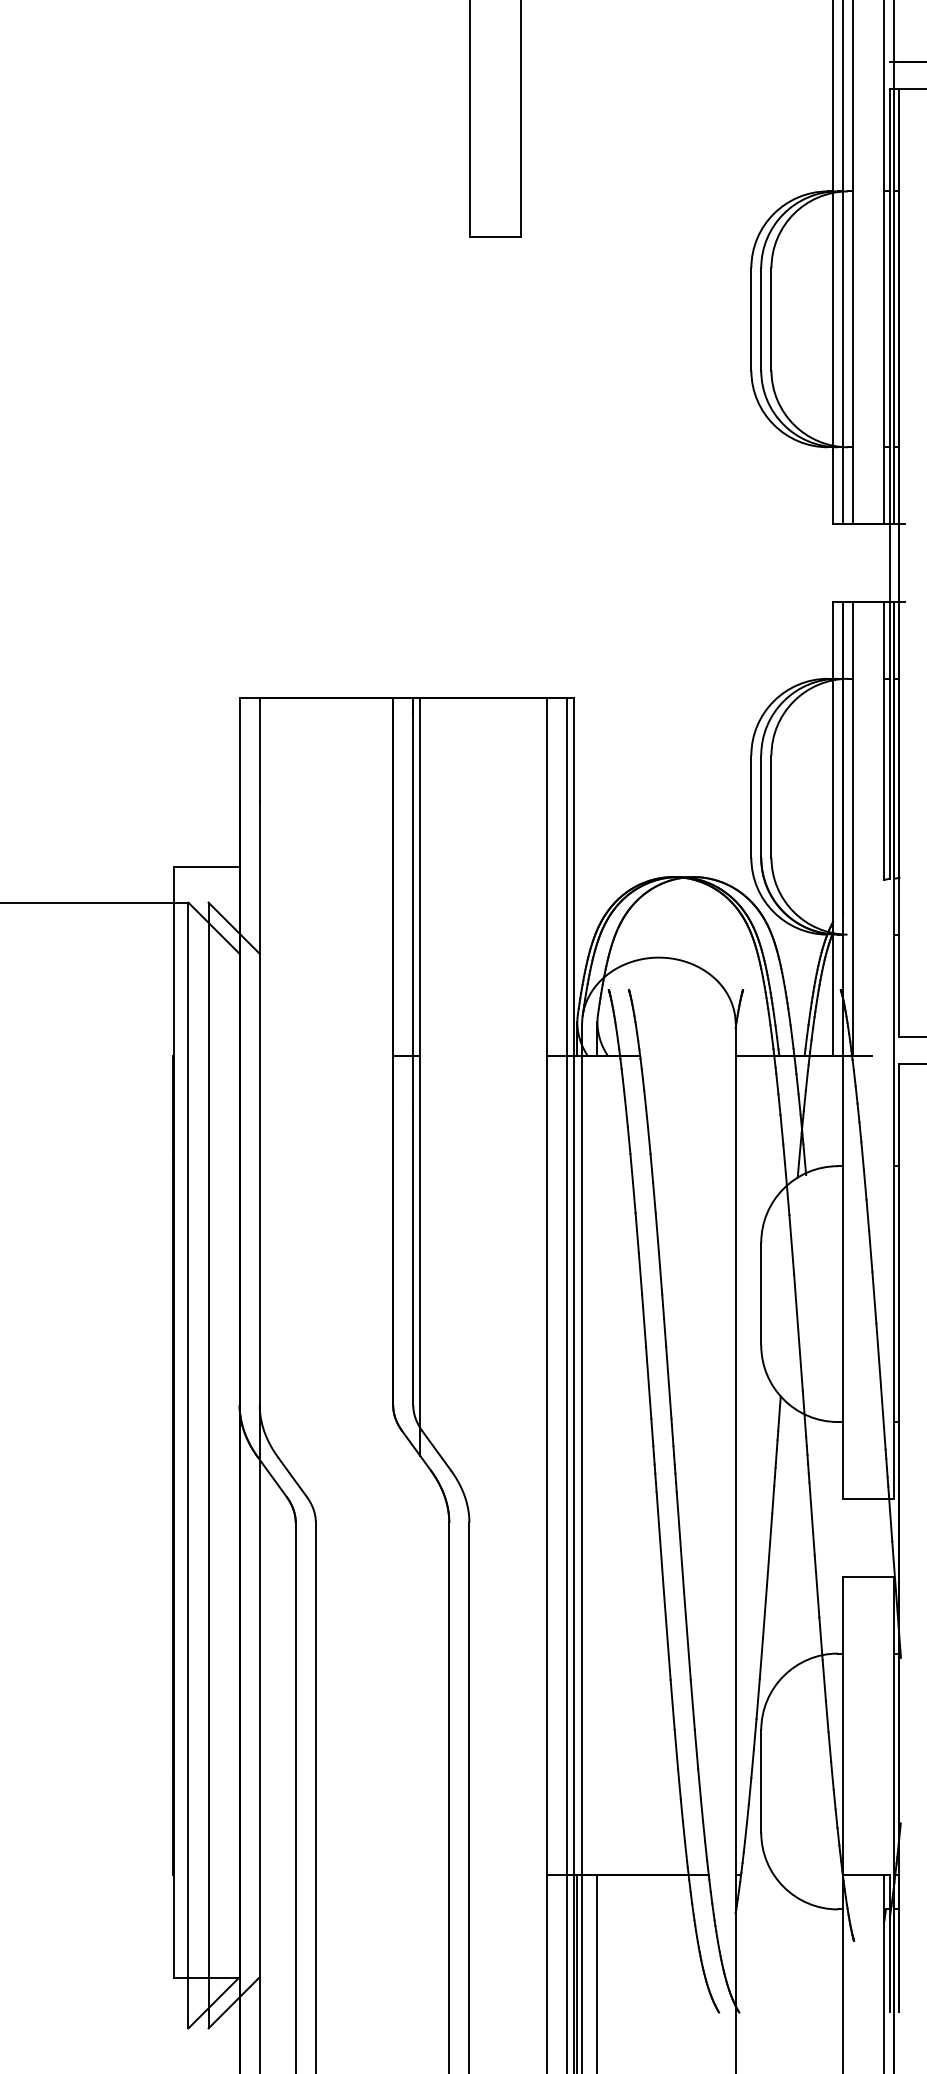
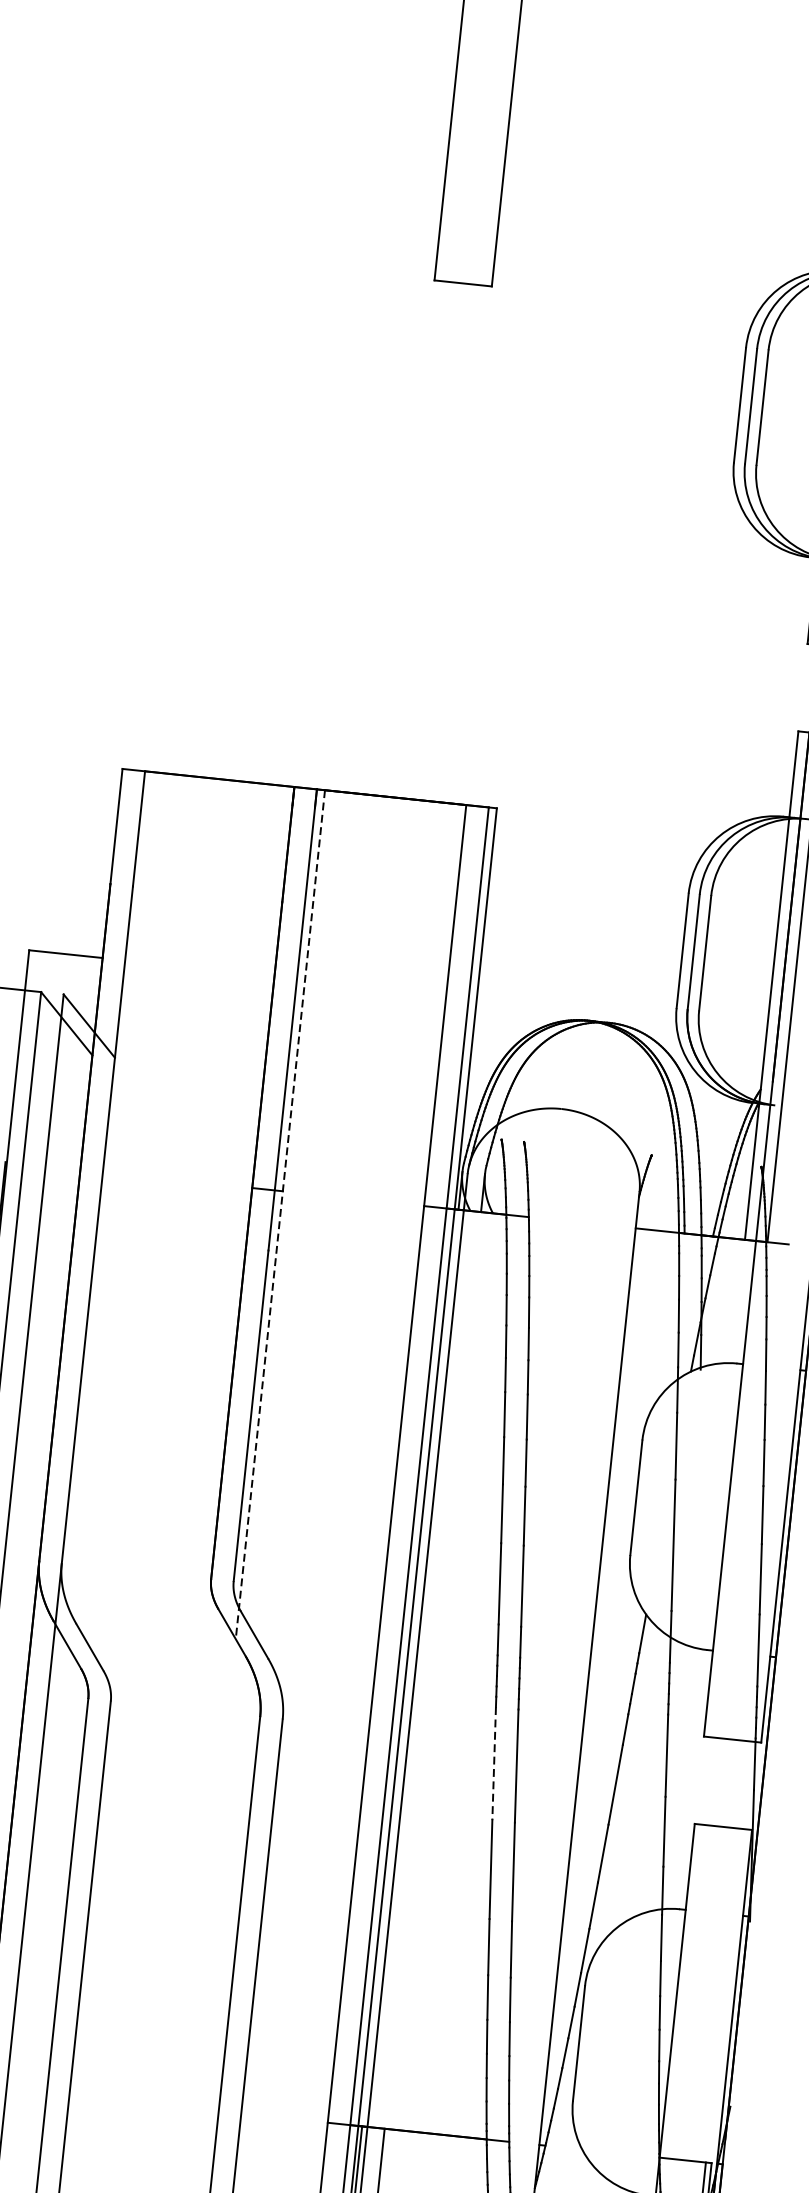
line: (420, 1077) -> (280, 1215), solid -> dashed
line: (660, 1542) -> (494, 1764), solid -> dashed

